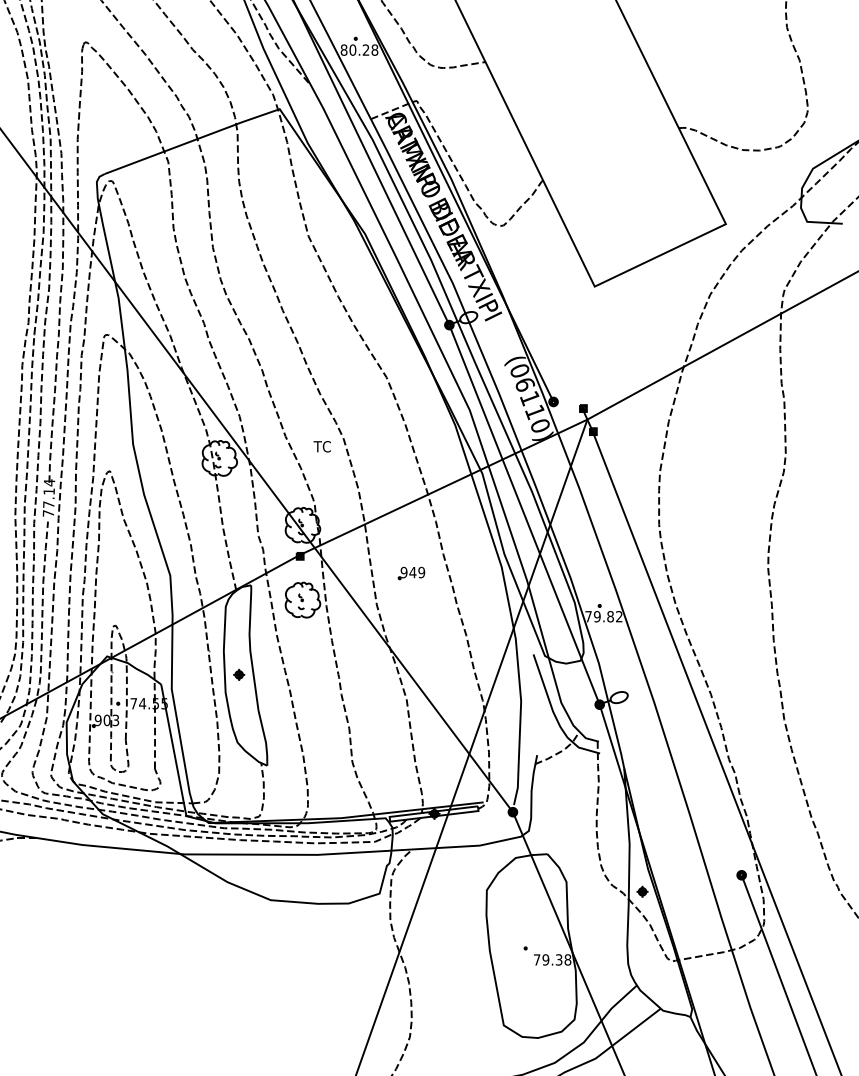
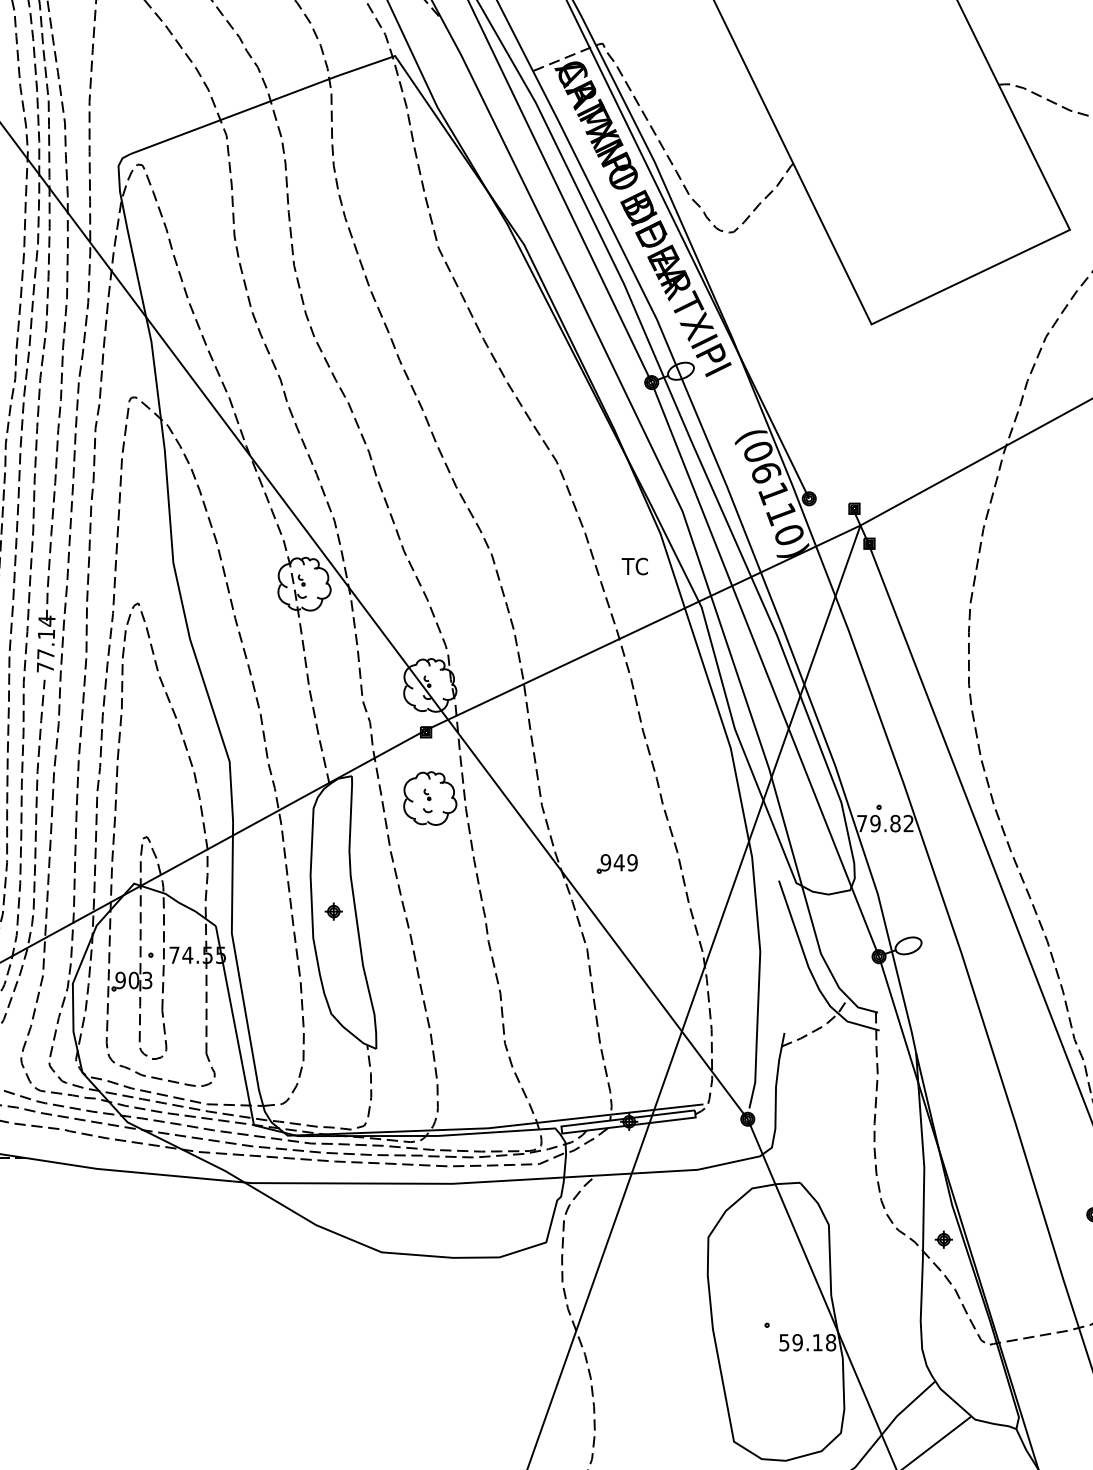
text: (321, 446) -> (633, 566), moved
part: (411, 573) -> (617, 864), moved
text: (547, 959) -> (800, 1342), 79.38 -> 59.18

